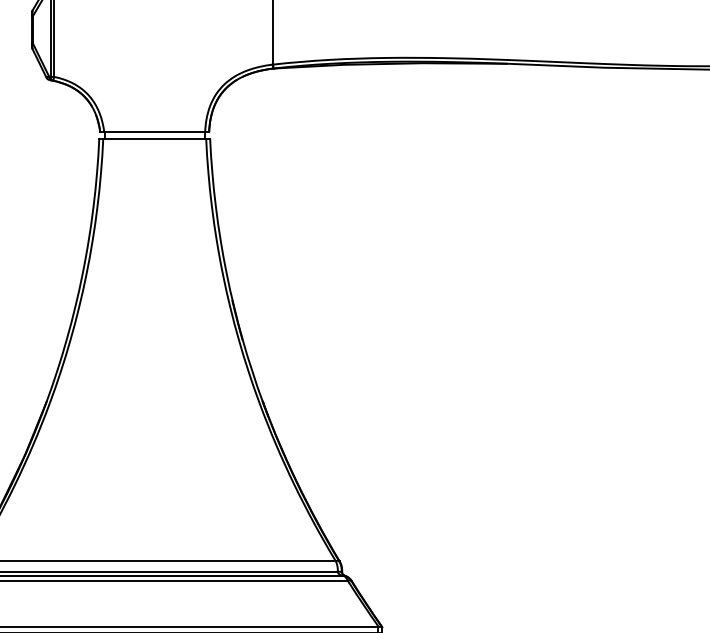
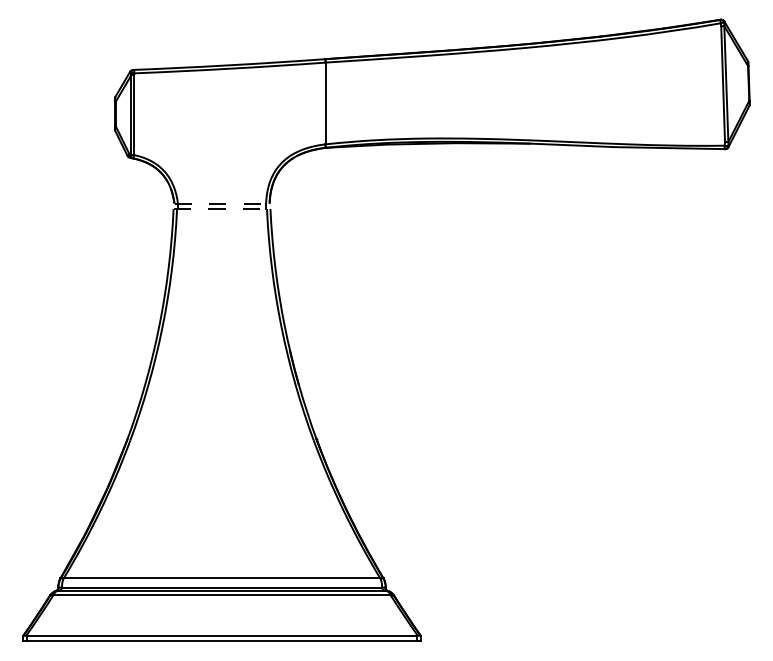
line: (155, 132) -> (222, 203), solid -> dashed
line: (155, 139) -> (222, 209), solid -> dashed

